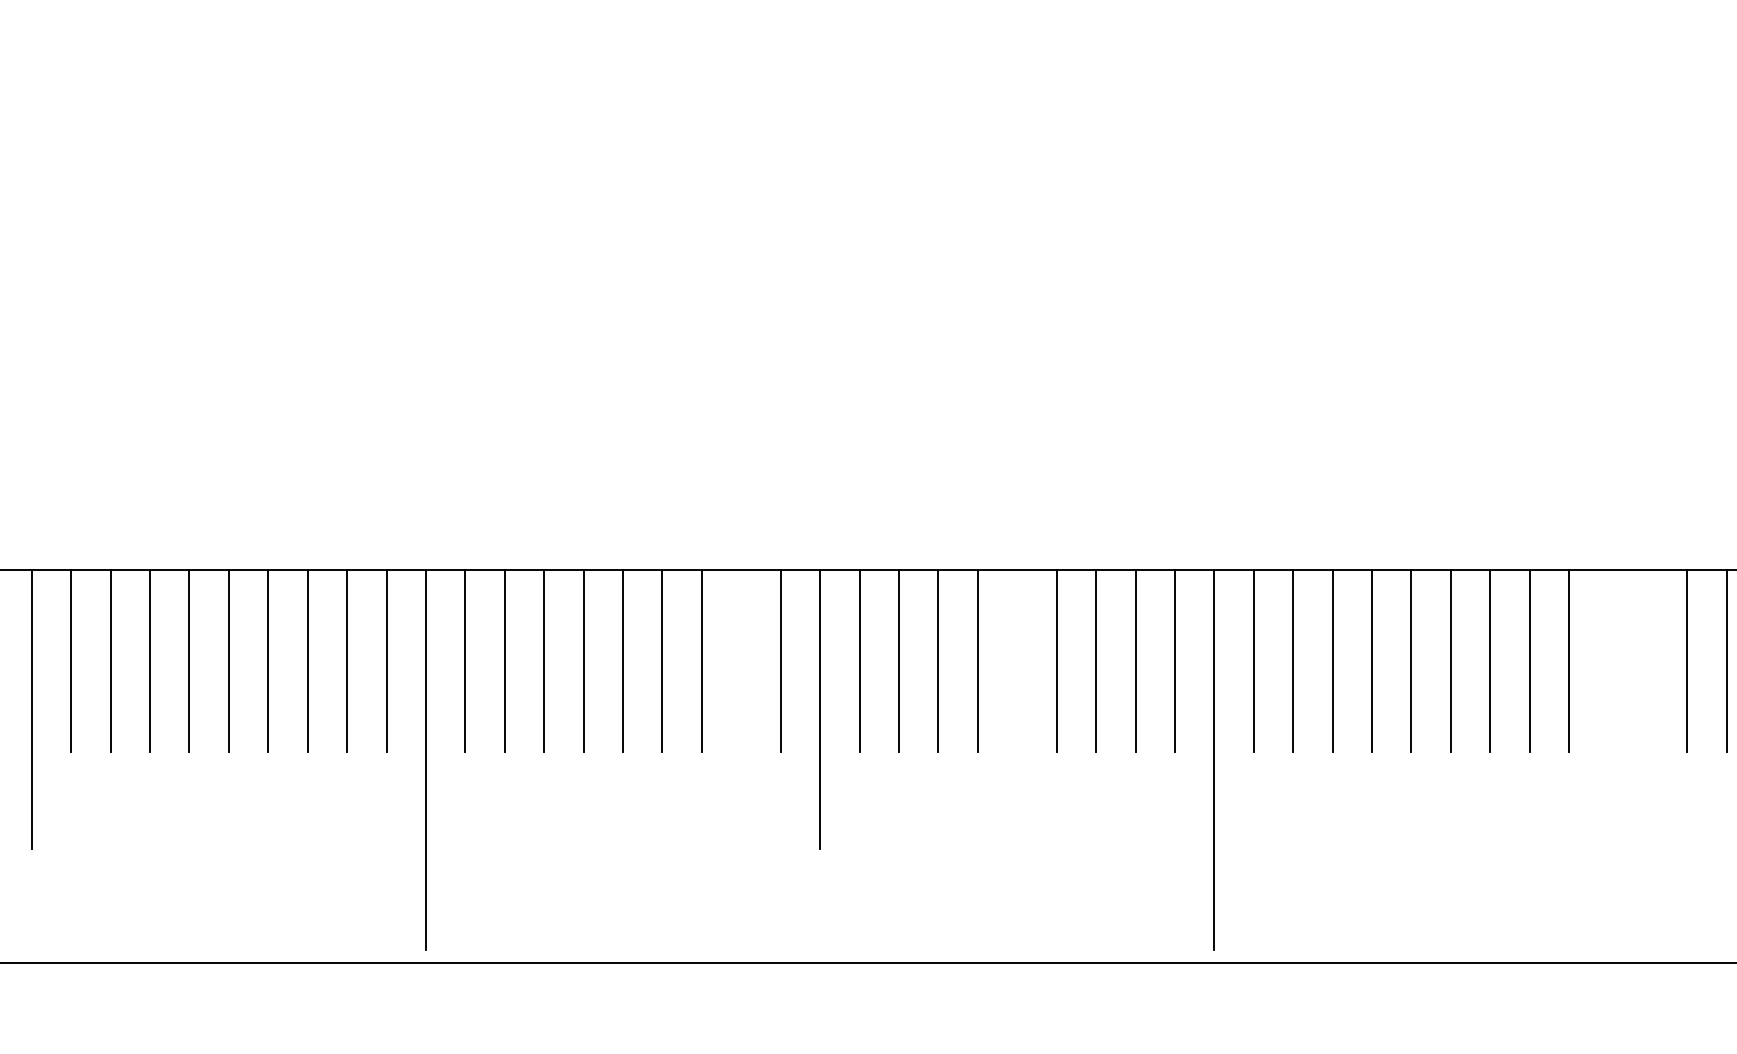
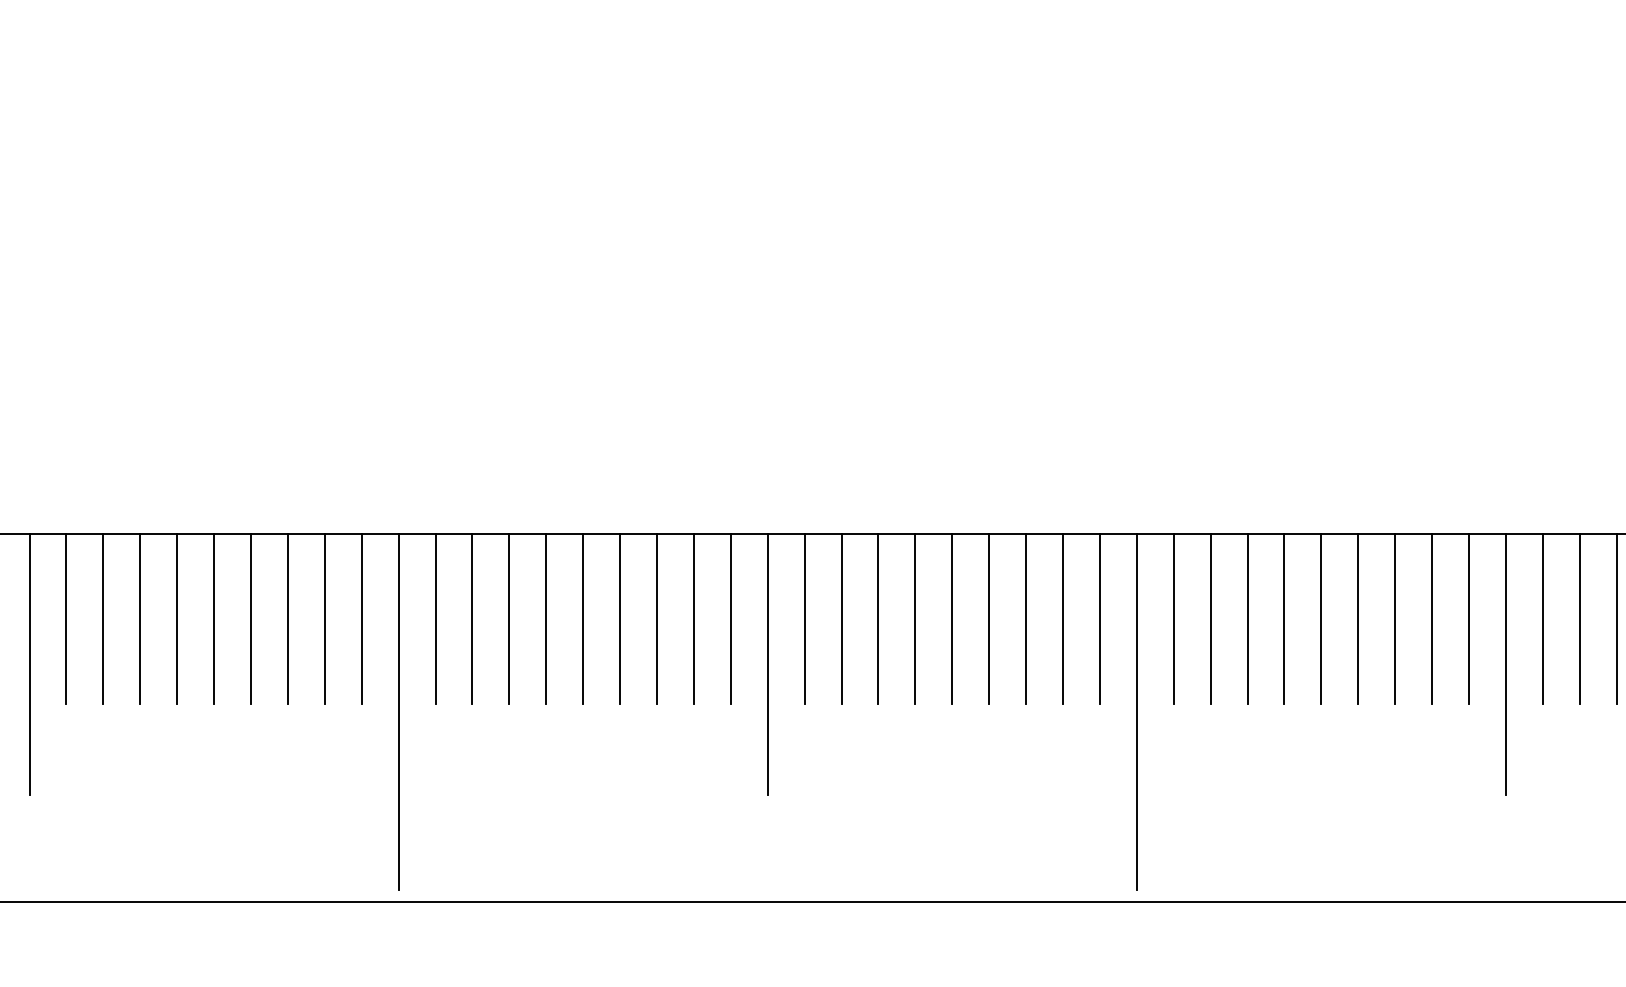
line: (741, 660) -> (694, 618), added
line: (1017, 660) -> (952, 618), added
line: (1647, 660) -> (1542, 618), added
line: (1608, 709) -> (1505, 664), added

